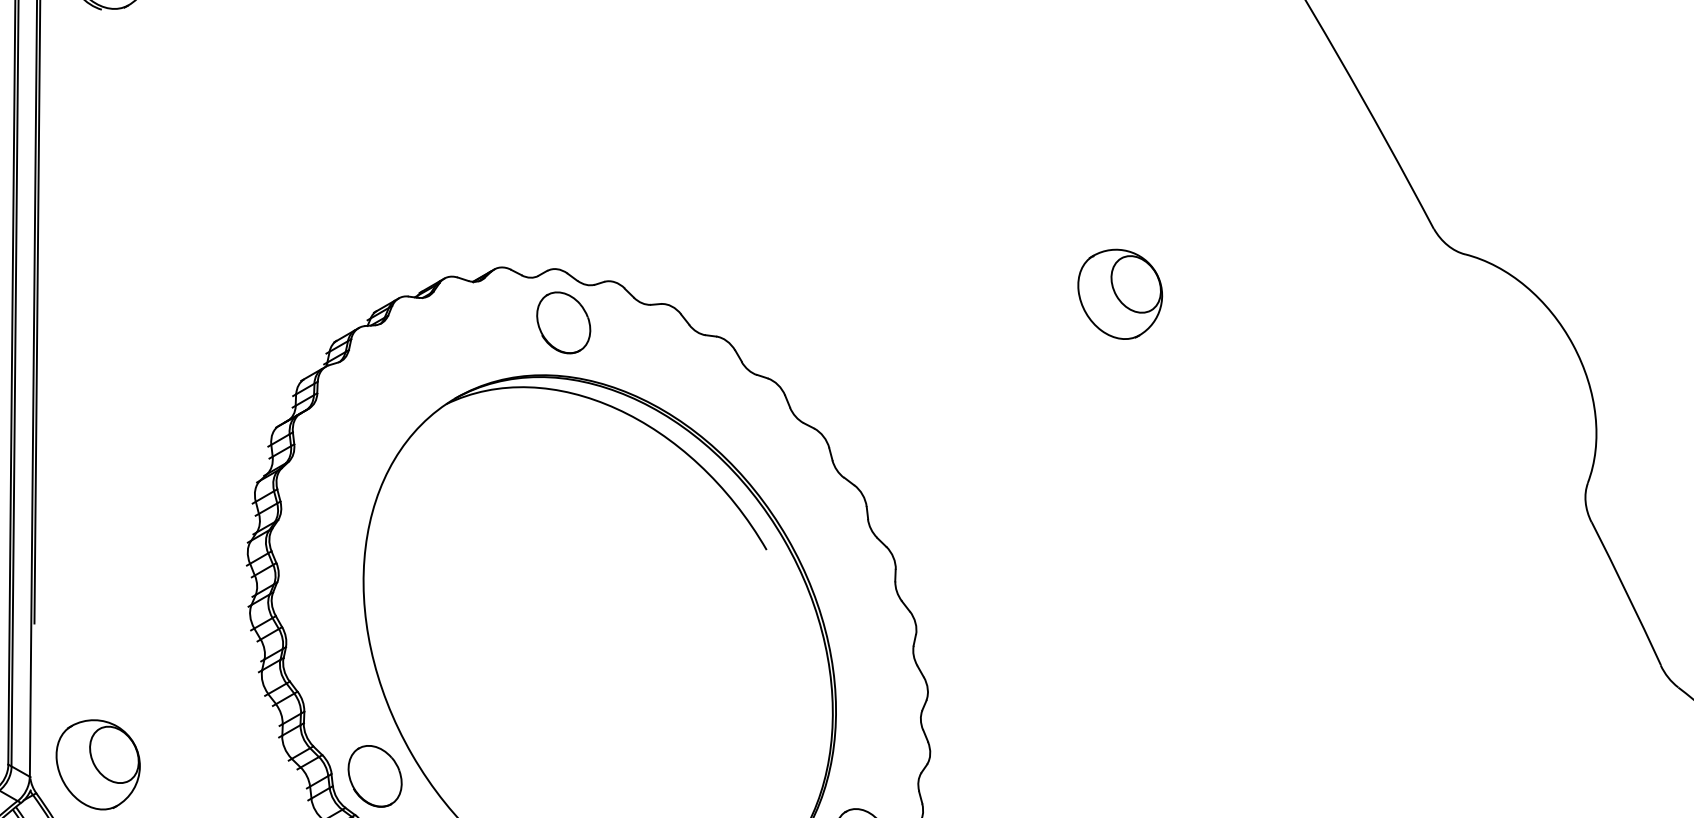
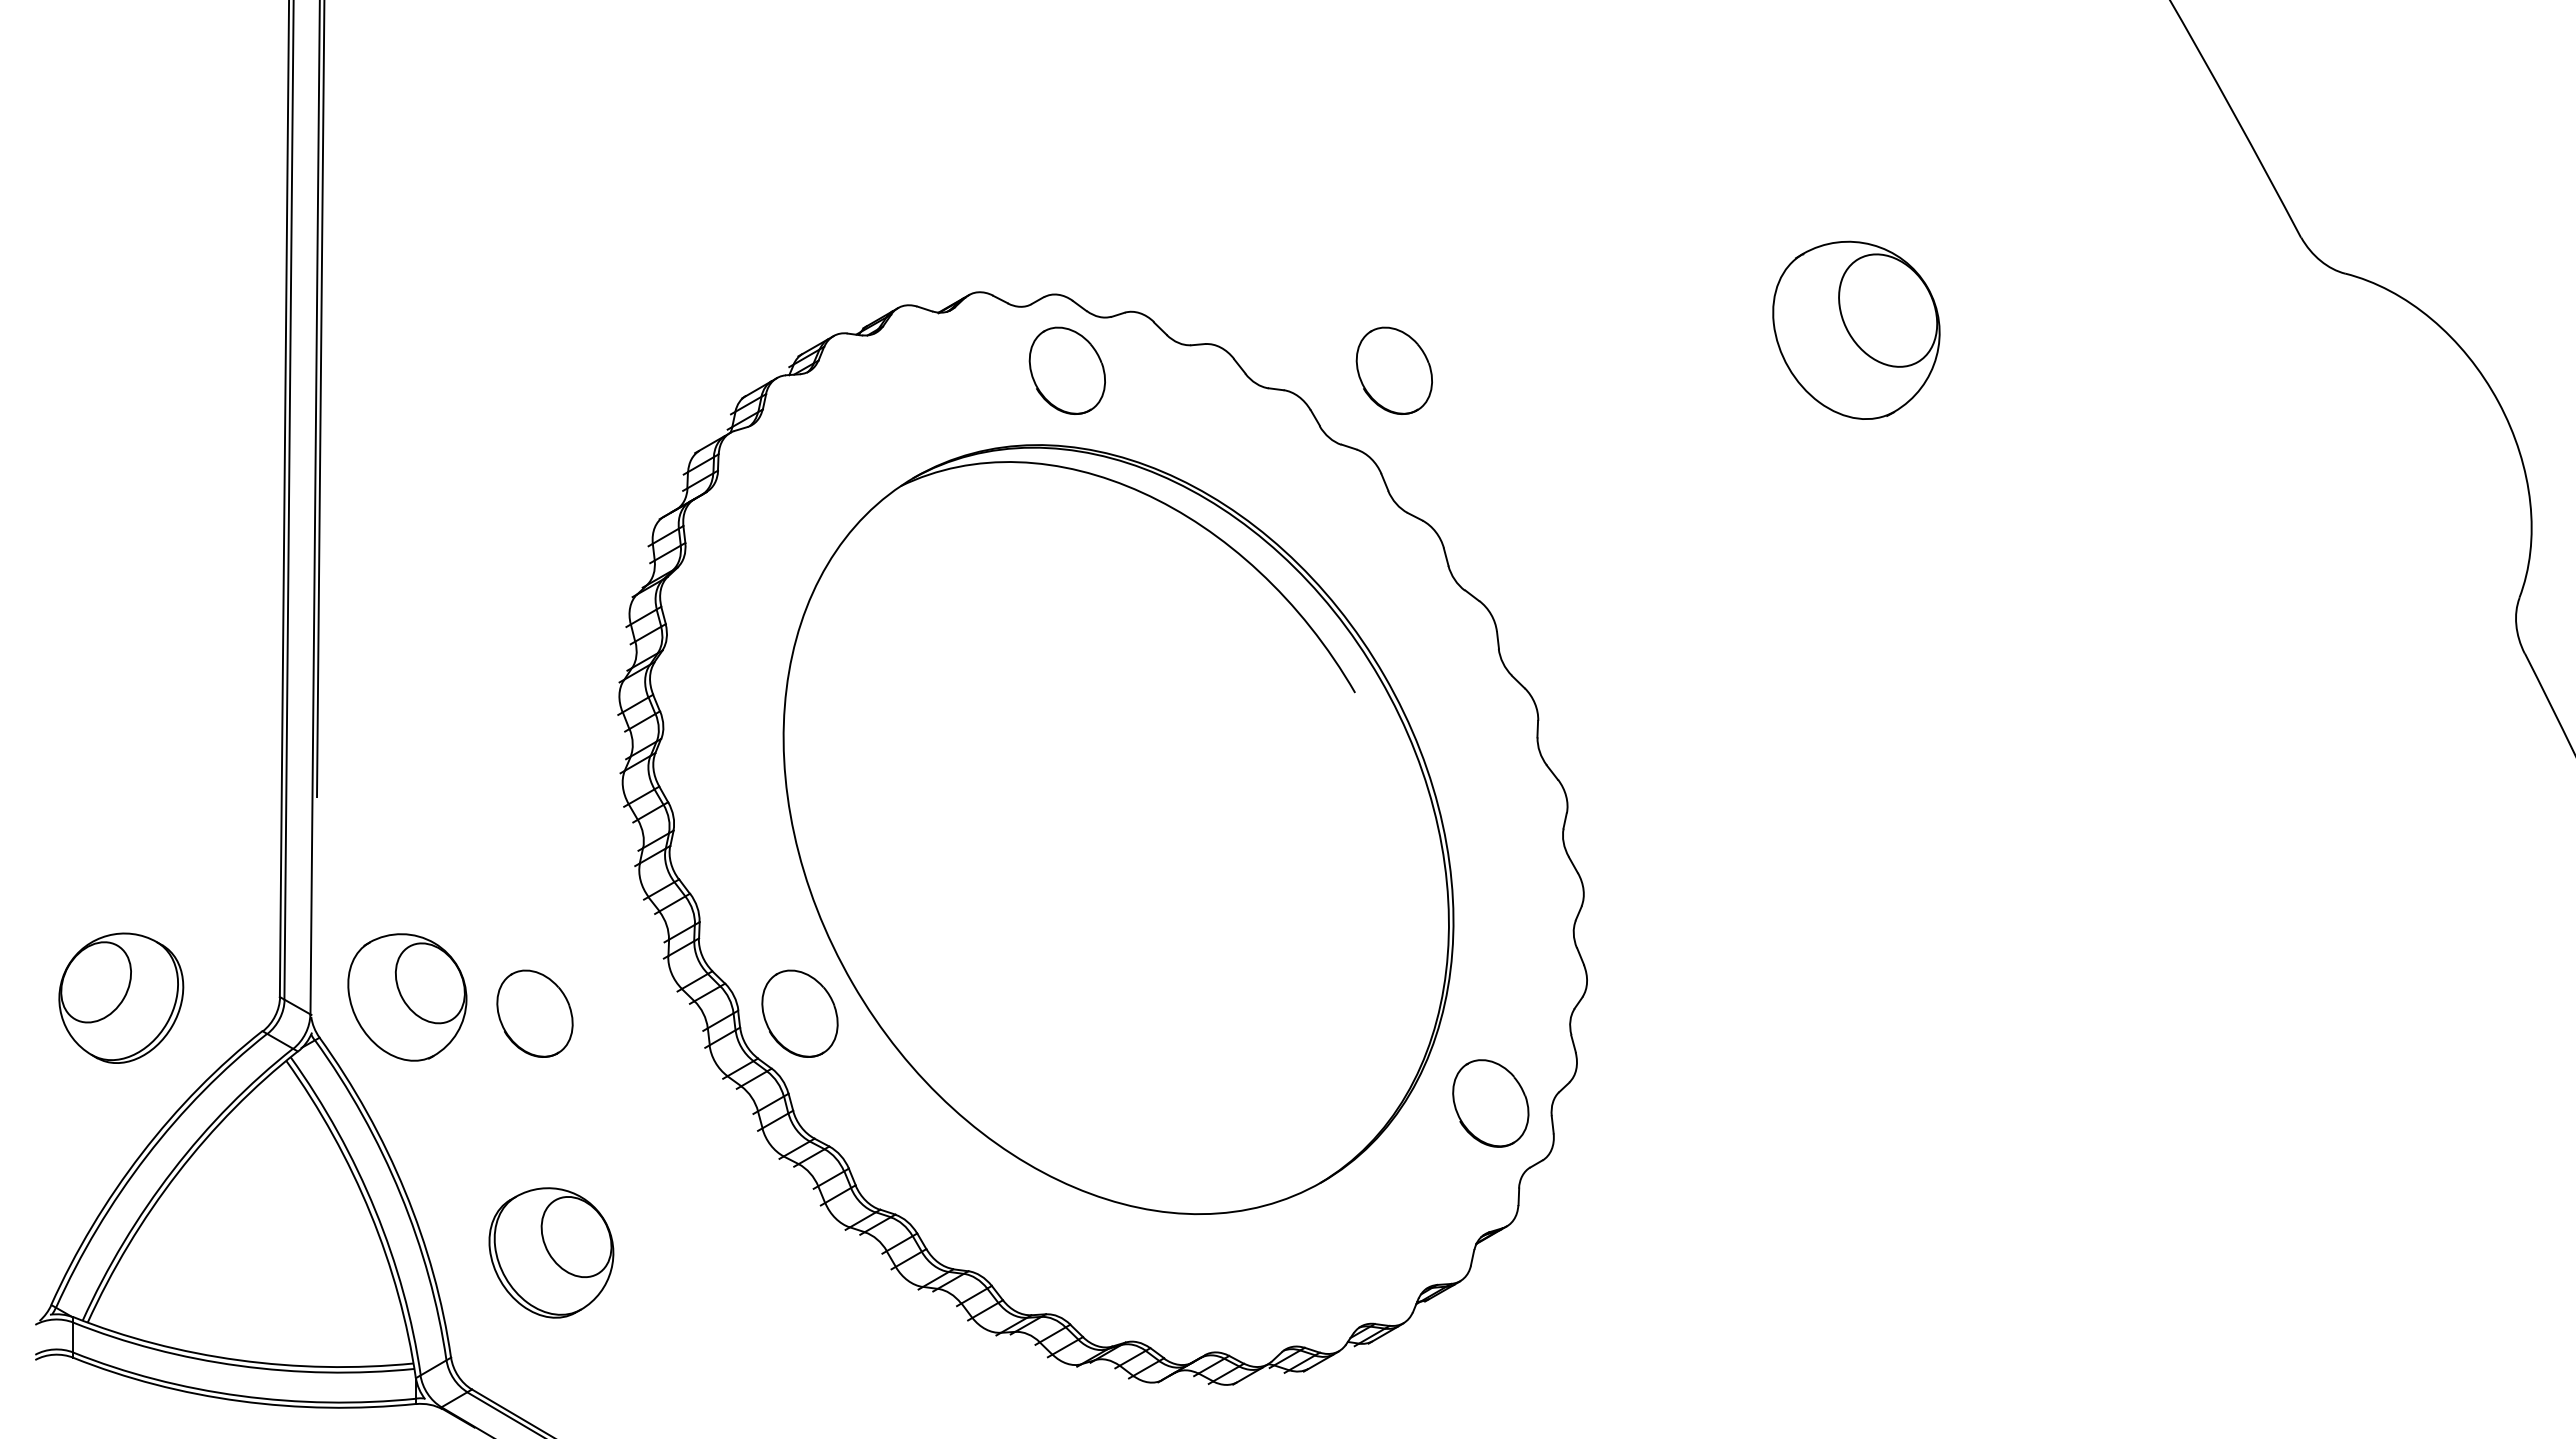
part: (1120, 294) -> (1856, 330), size x1.4
part: (793, 322) -> (1393, 370), added
part: (187, 776) -> (534, 1013), added

